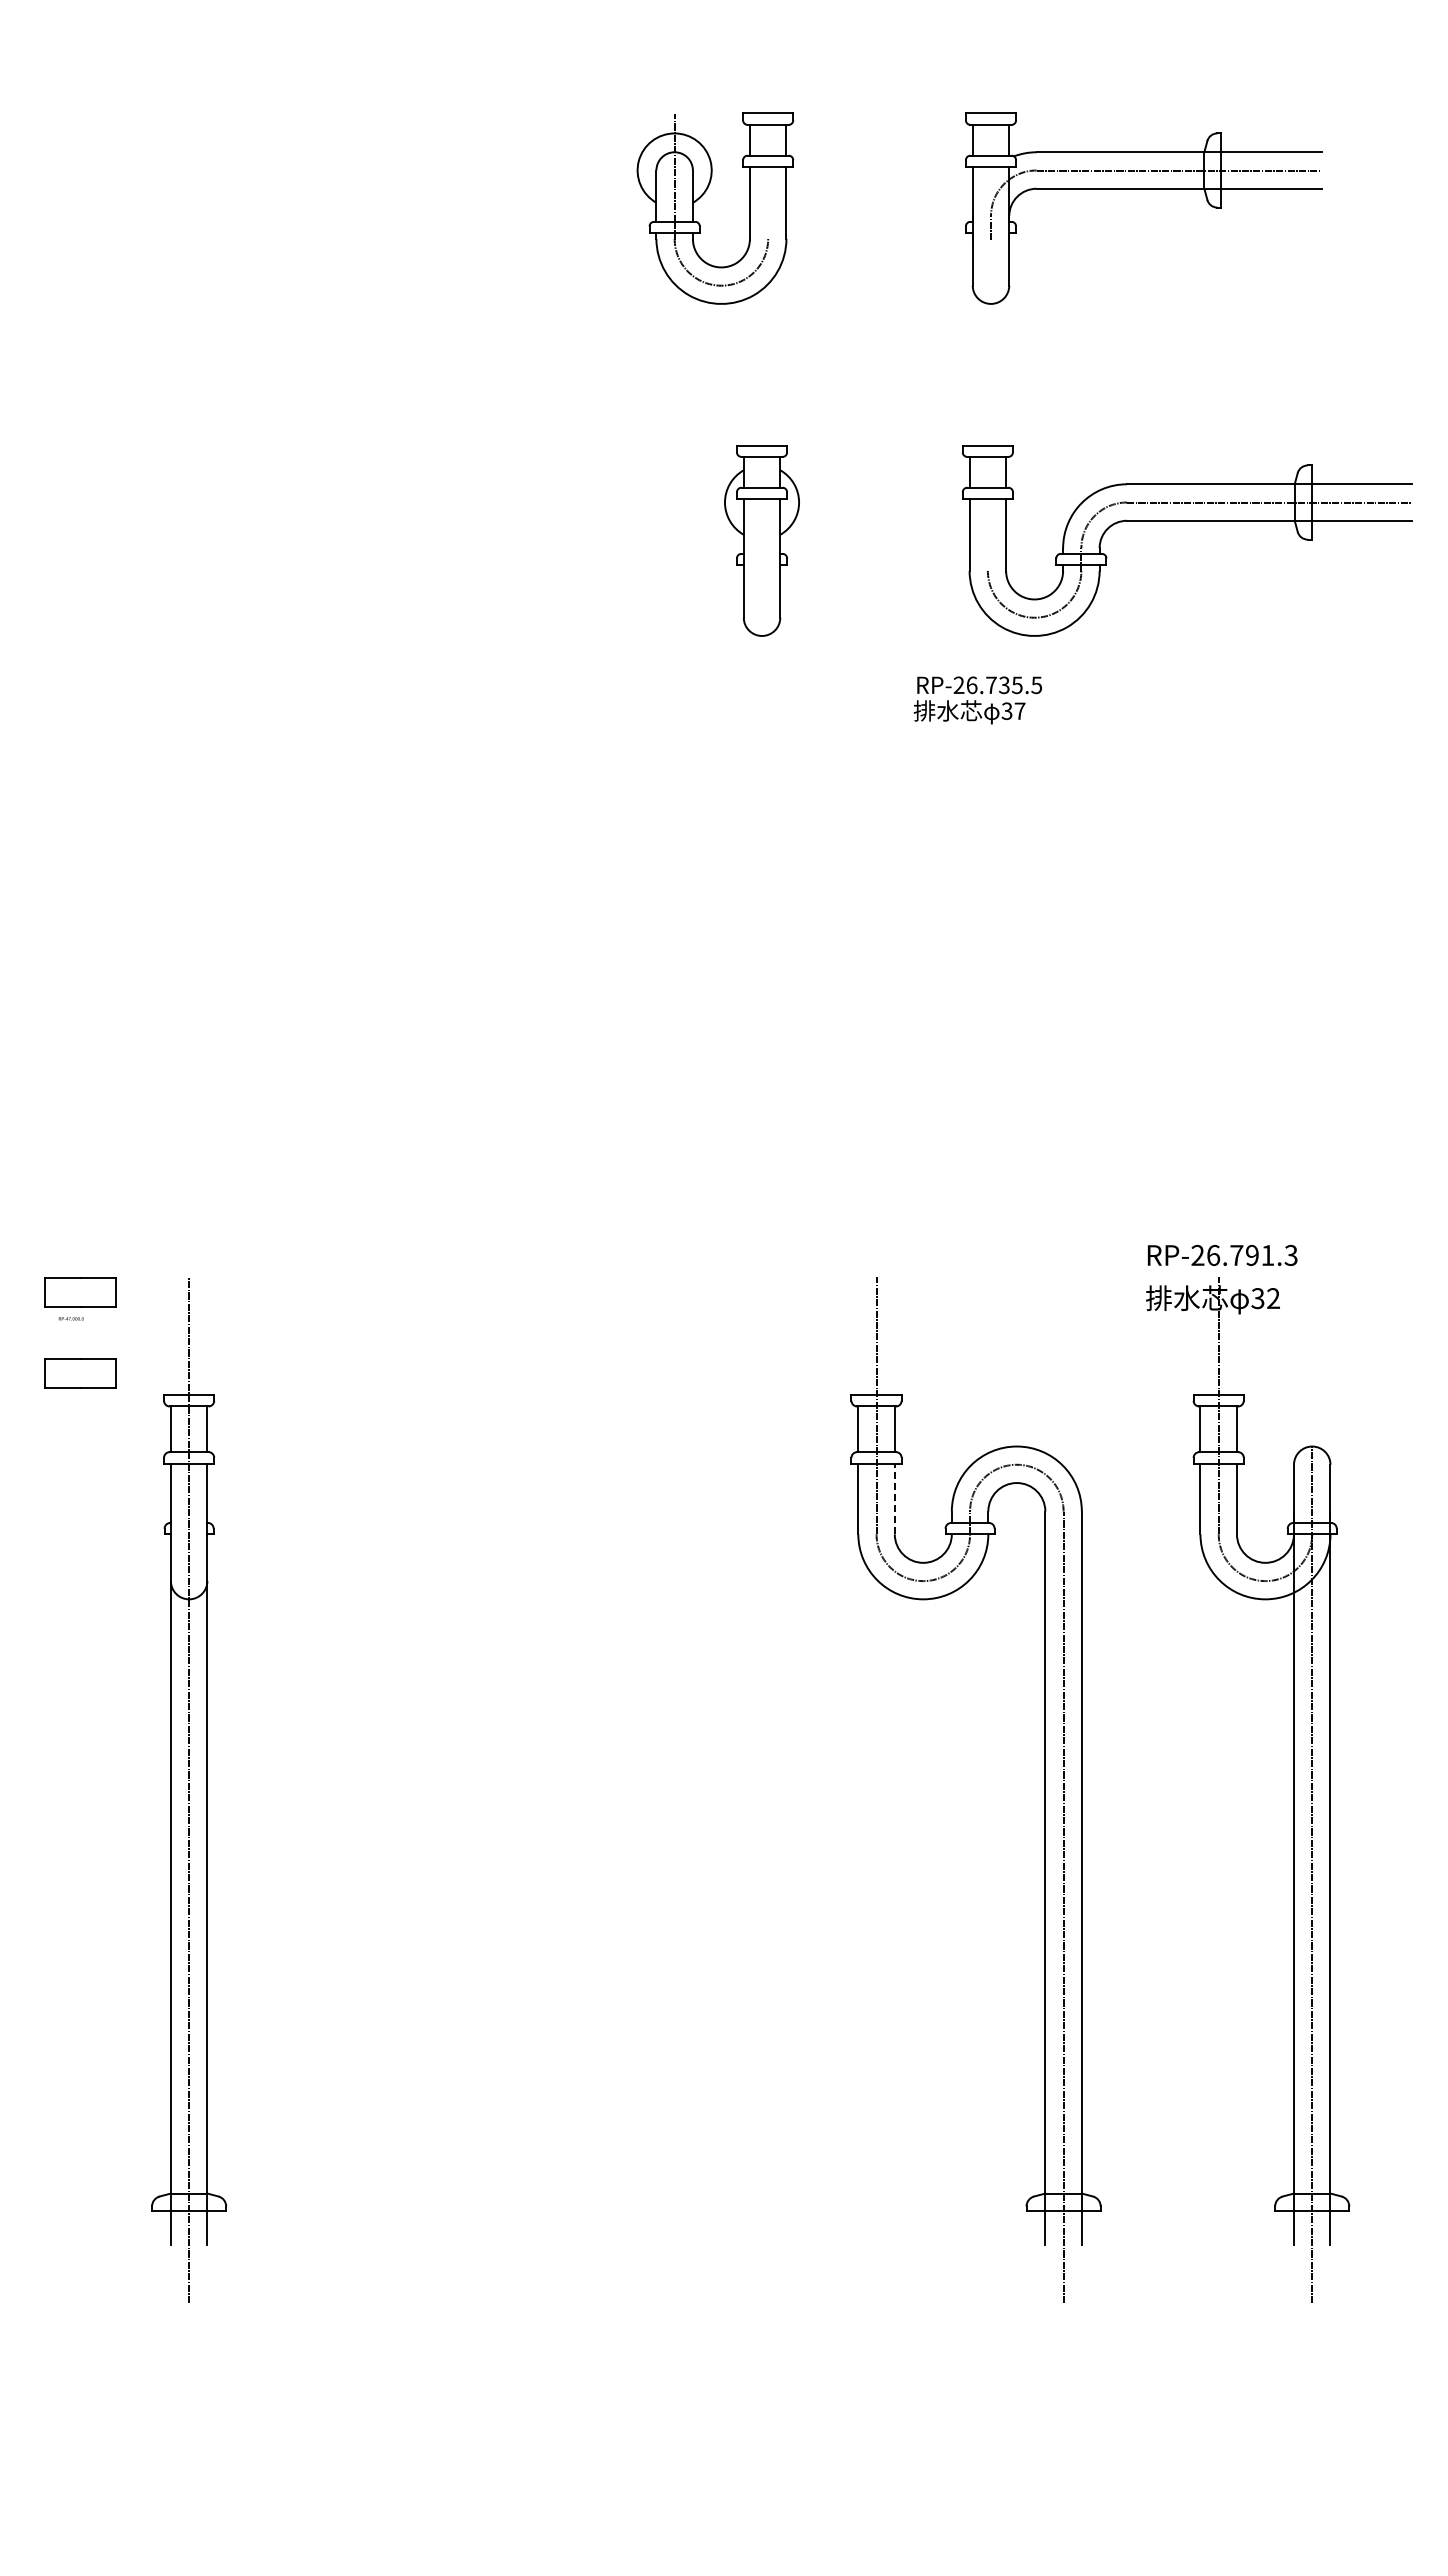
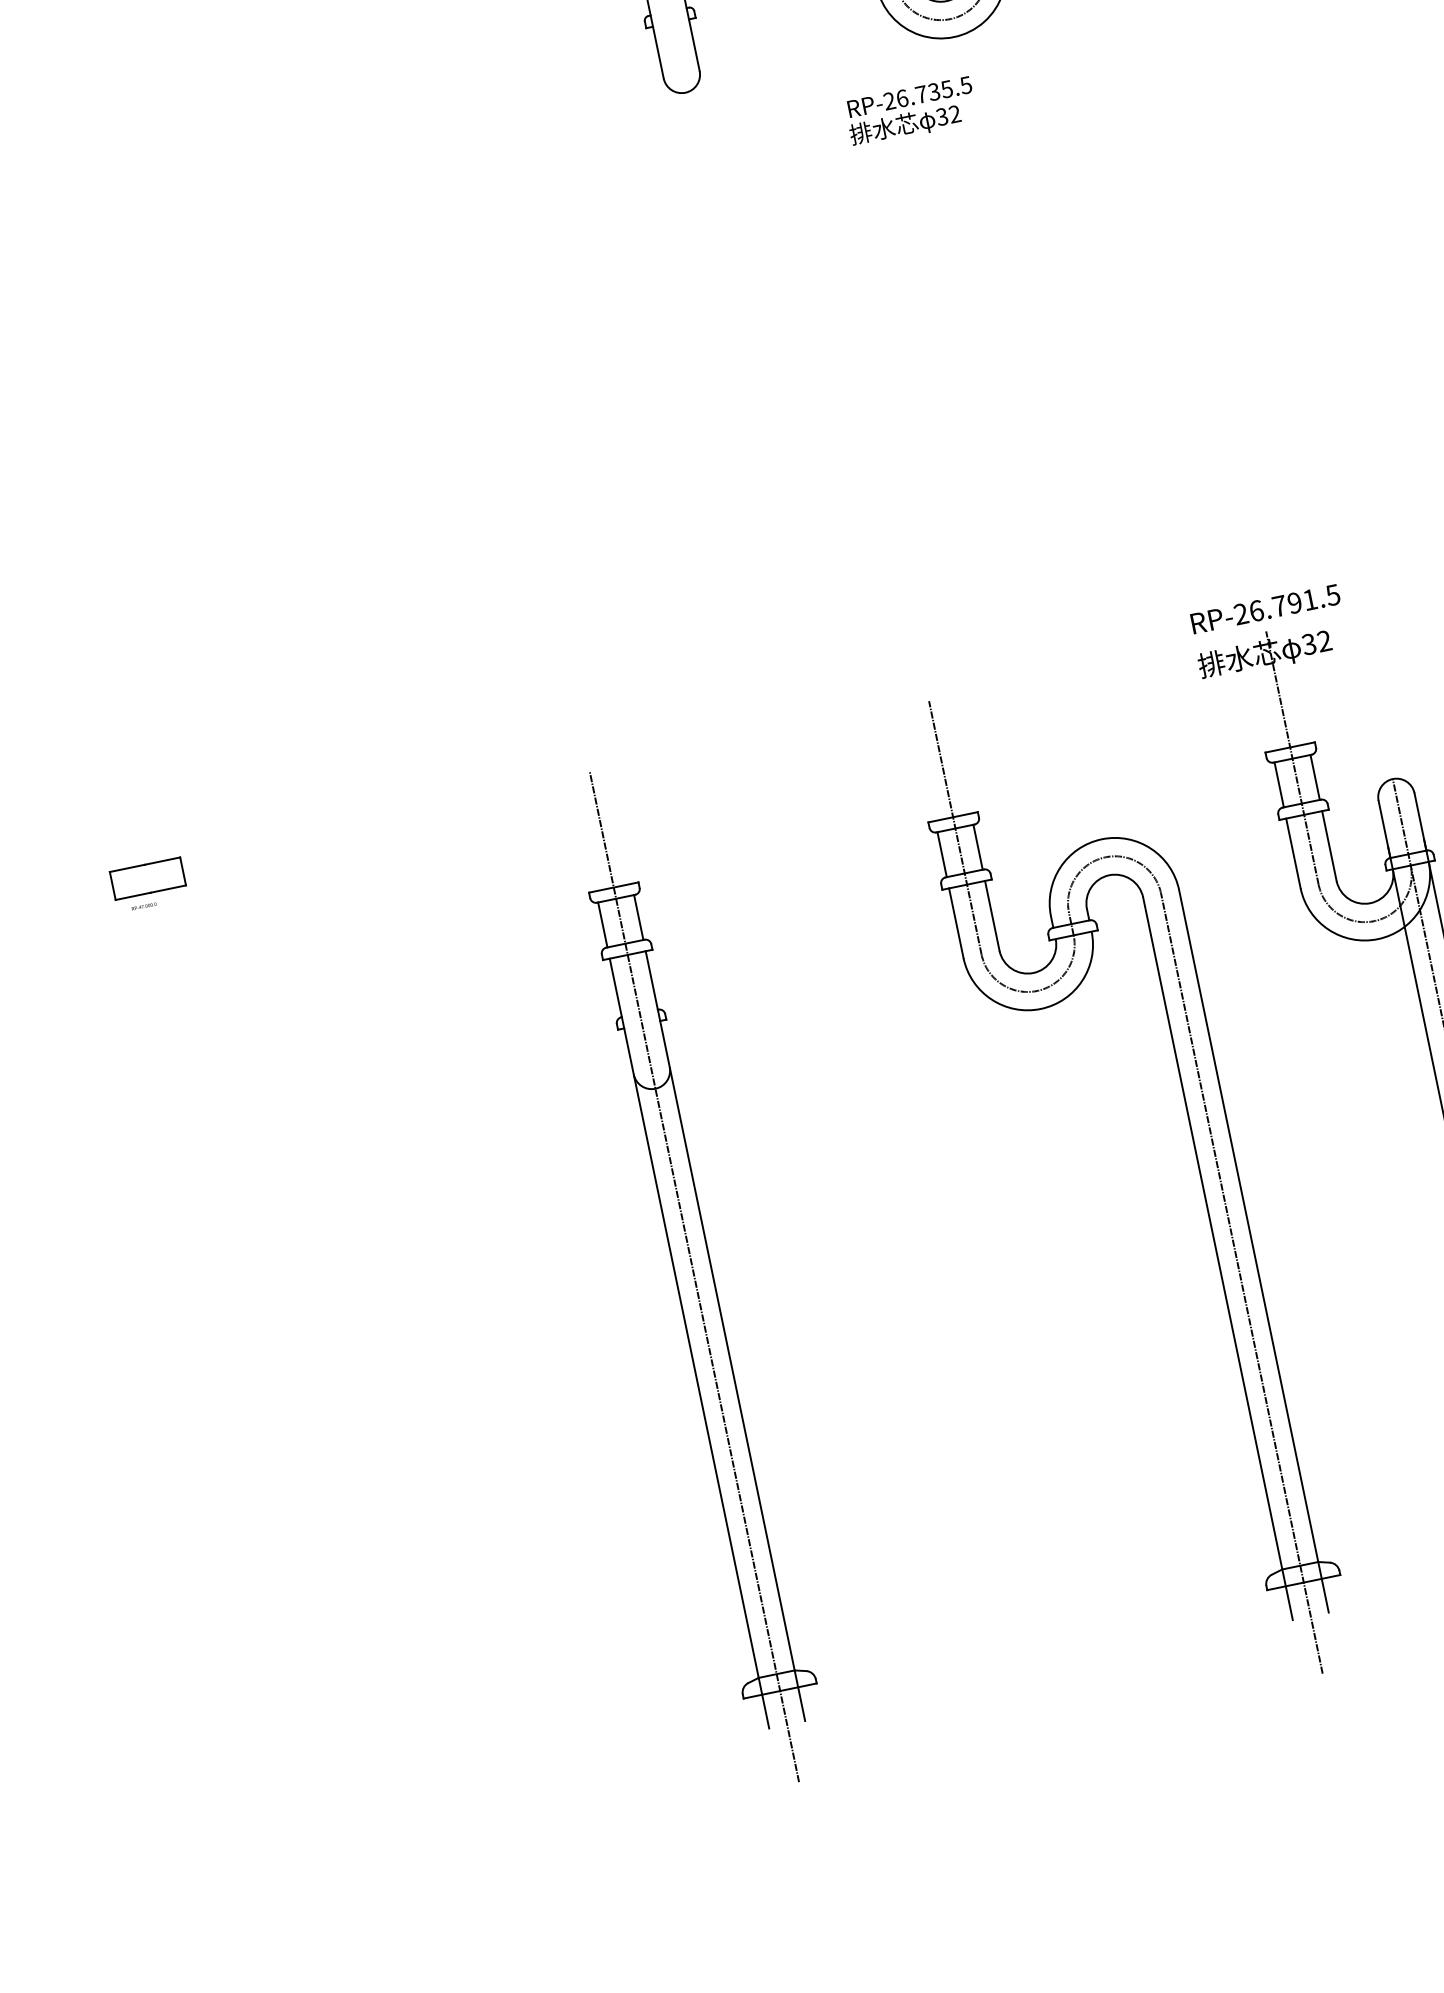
text: (1019, 710) -> (954, 113), 37 -> 32
text: (1291, 1254) -> (1333, 594), RP-26.791.3 -> RP-26.791.5
part: (80, 1373) -> (164, 958), removed
line: (894, 1498) -> (991, 915), dashed -> solid
part: (189, 1790) -> (694, 1277), moved

